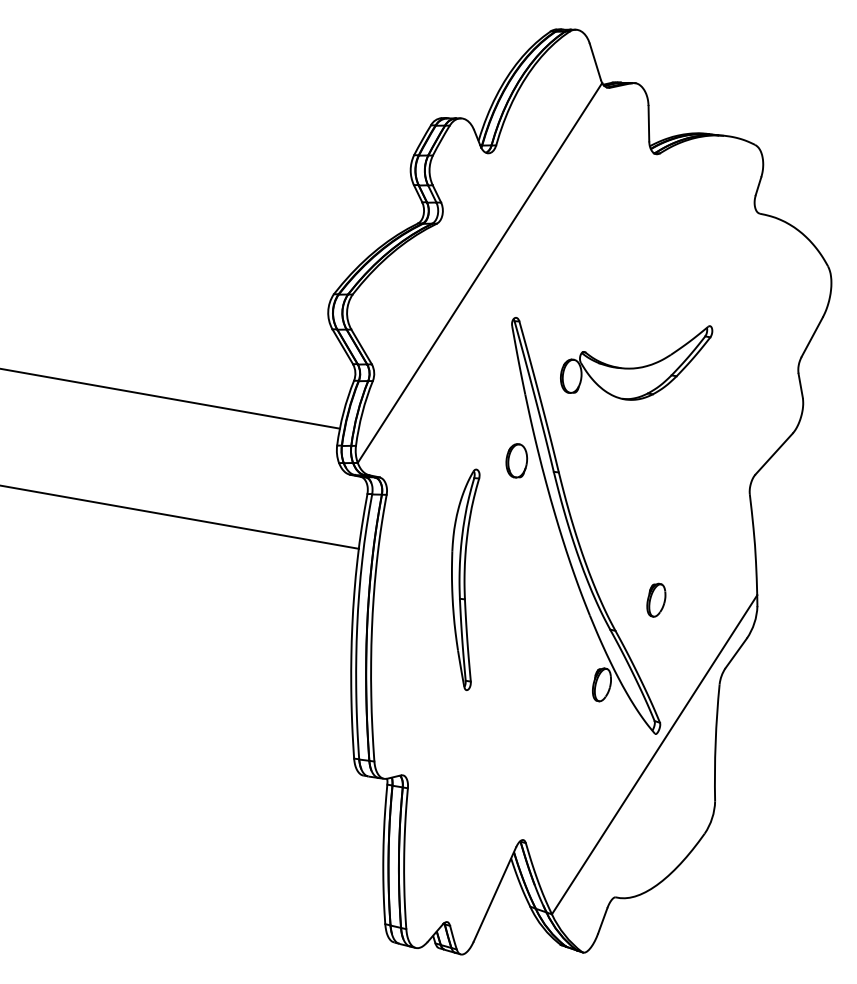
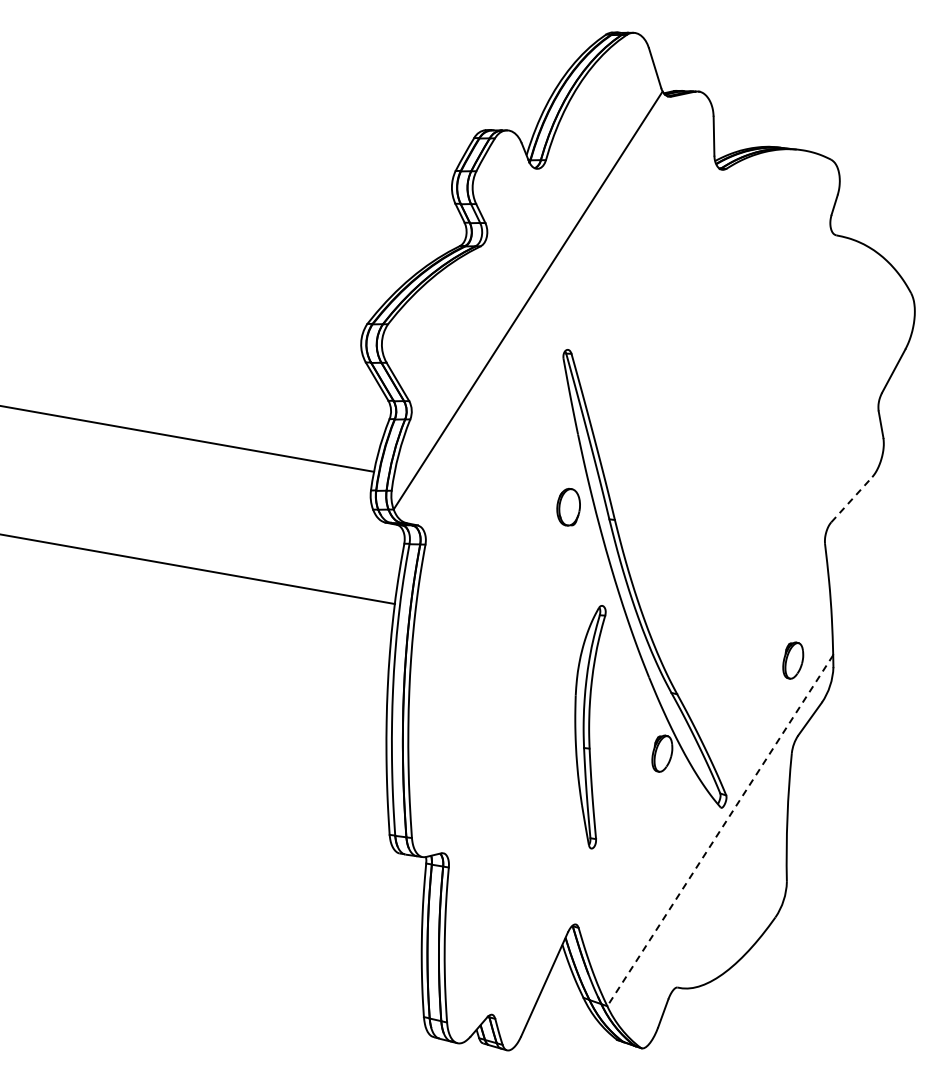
part: (636, 362) -> (700, 399), removed
line: (774, 453) -> (852, 499), solid -> dashed
part: (465, 580) -> (590, 727), moved
part: (656, 600) -> (793, 660), moved
line: (654, 754) -> (720, 830), solid -> dashed

